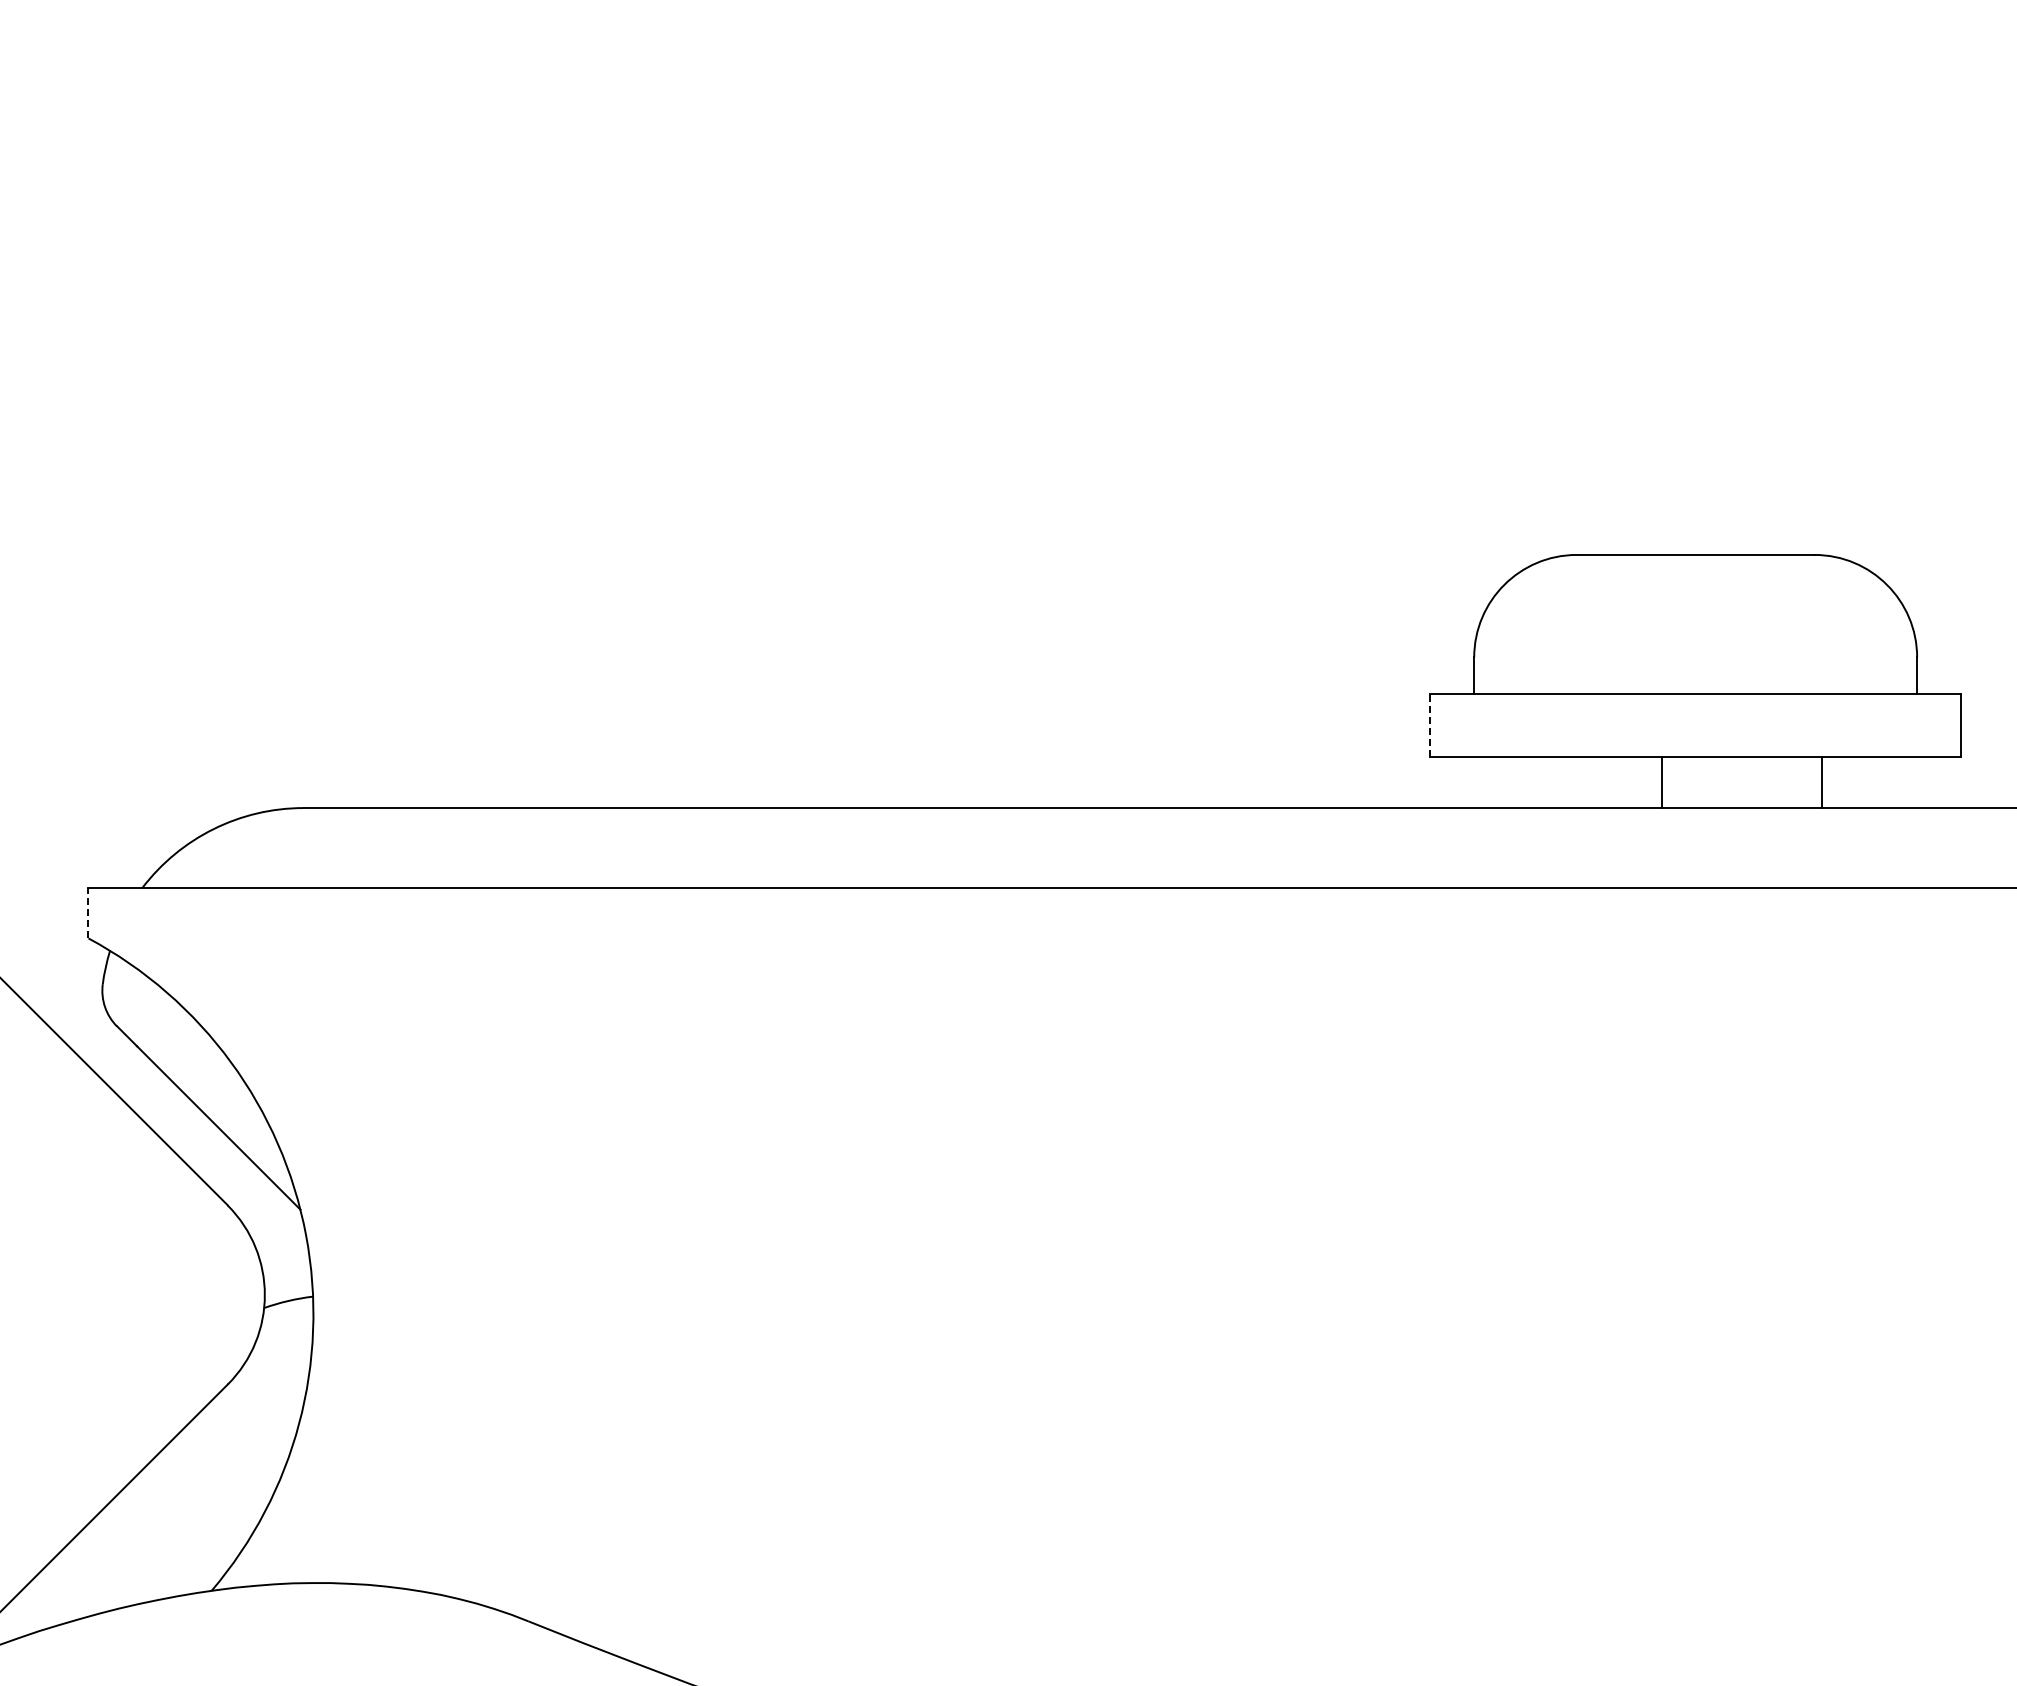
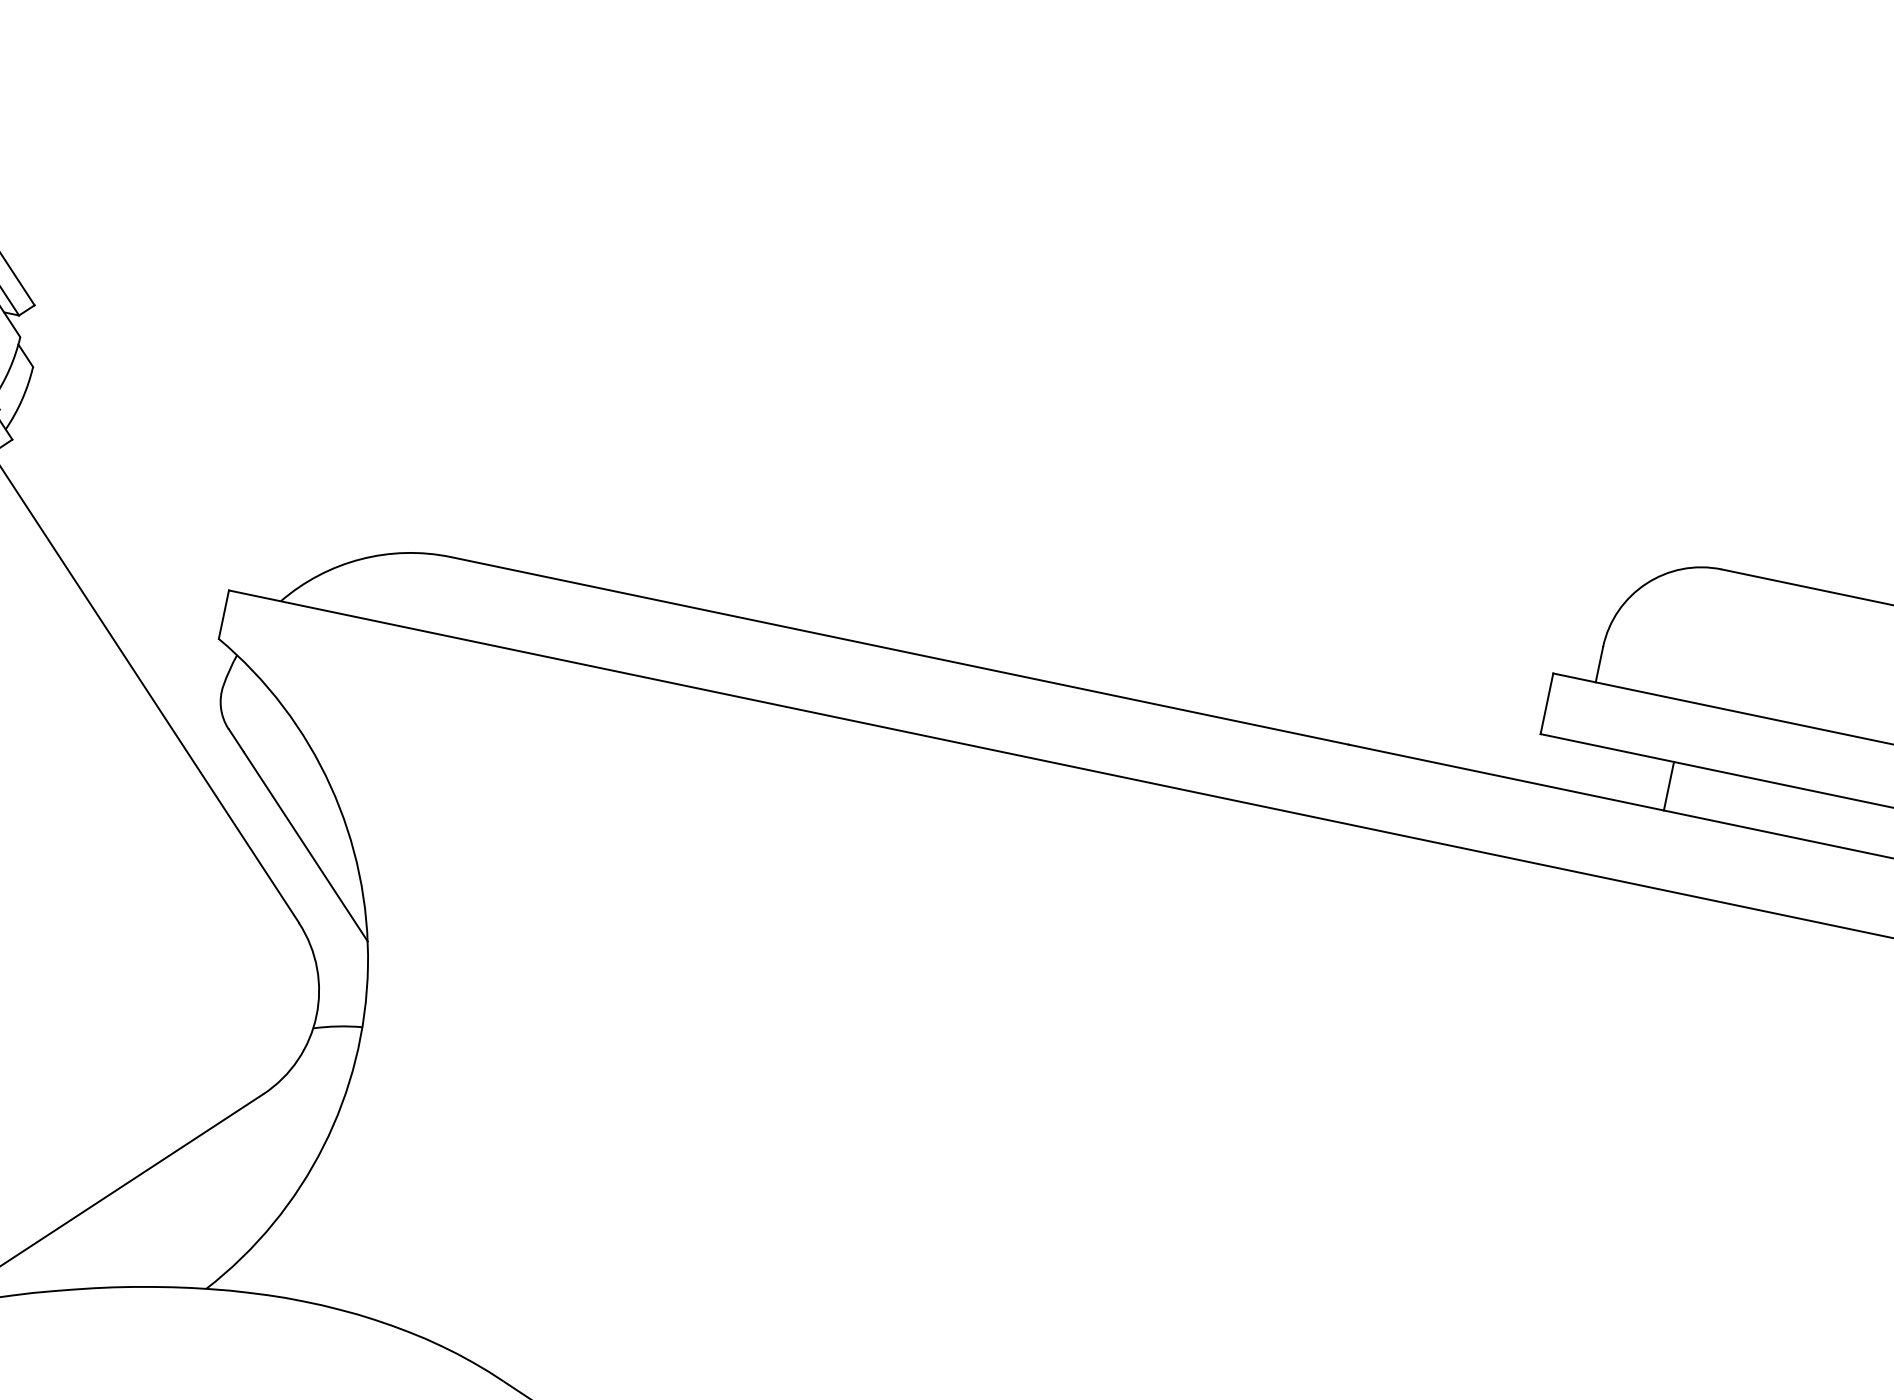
line: (1429, 725) -> (1546, 703), dashed -> solid
line: (1662, 782) -> (1669, 786), moved
line: (88, 912) -> (224, 614), dashed -> solid

